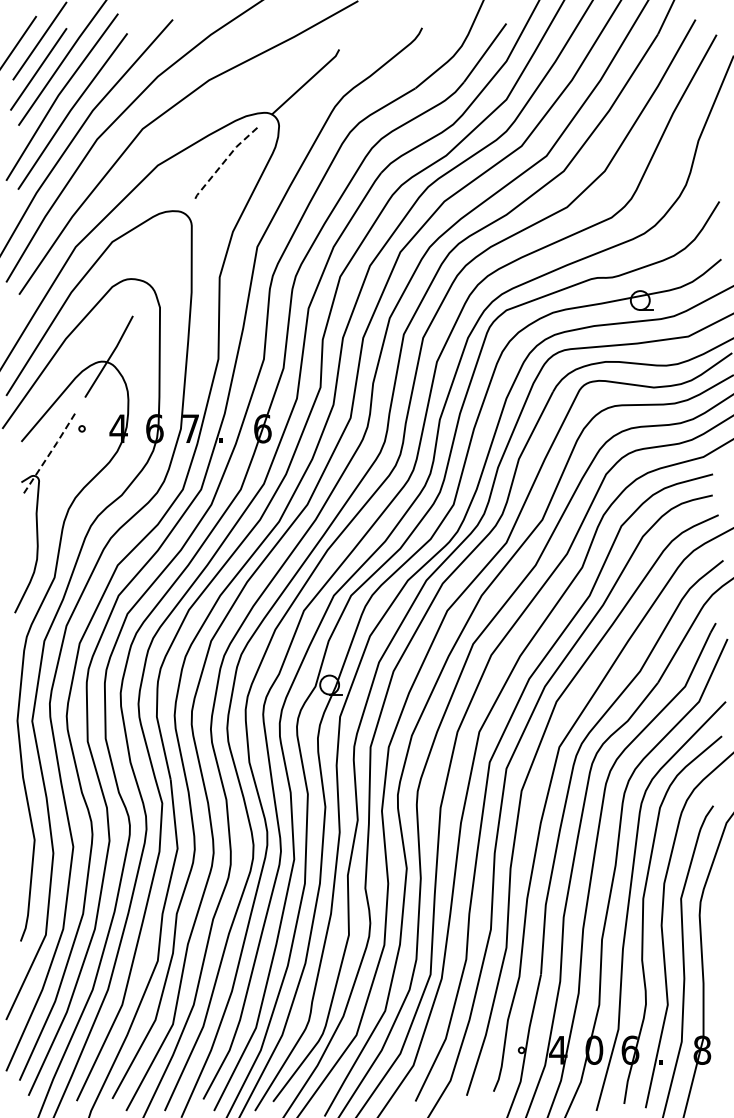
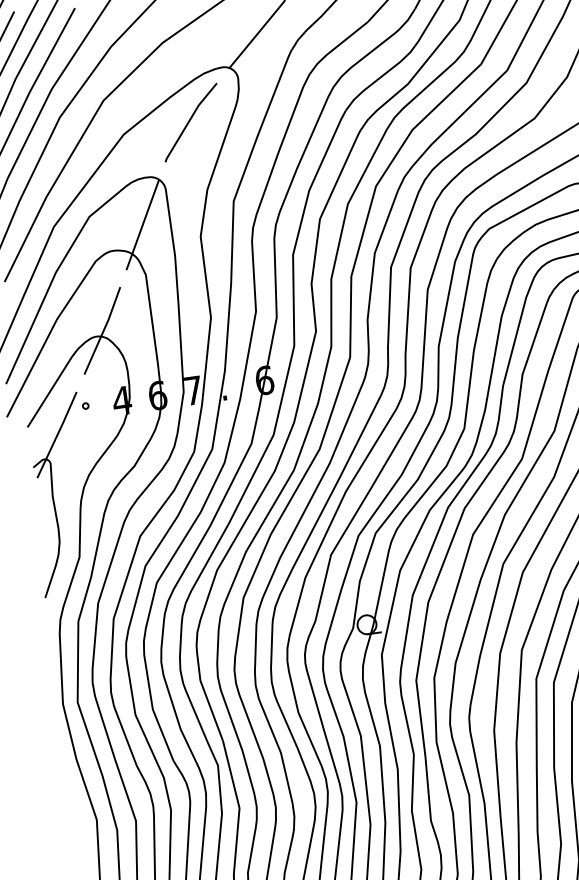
line: (224, 161) -> (189, 121), dashed -> solid
line: (163, 257) -> (142, 224), added
line: (50, 453) -> (58, 434), dashed -> solid

